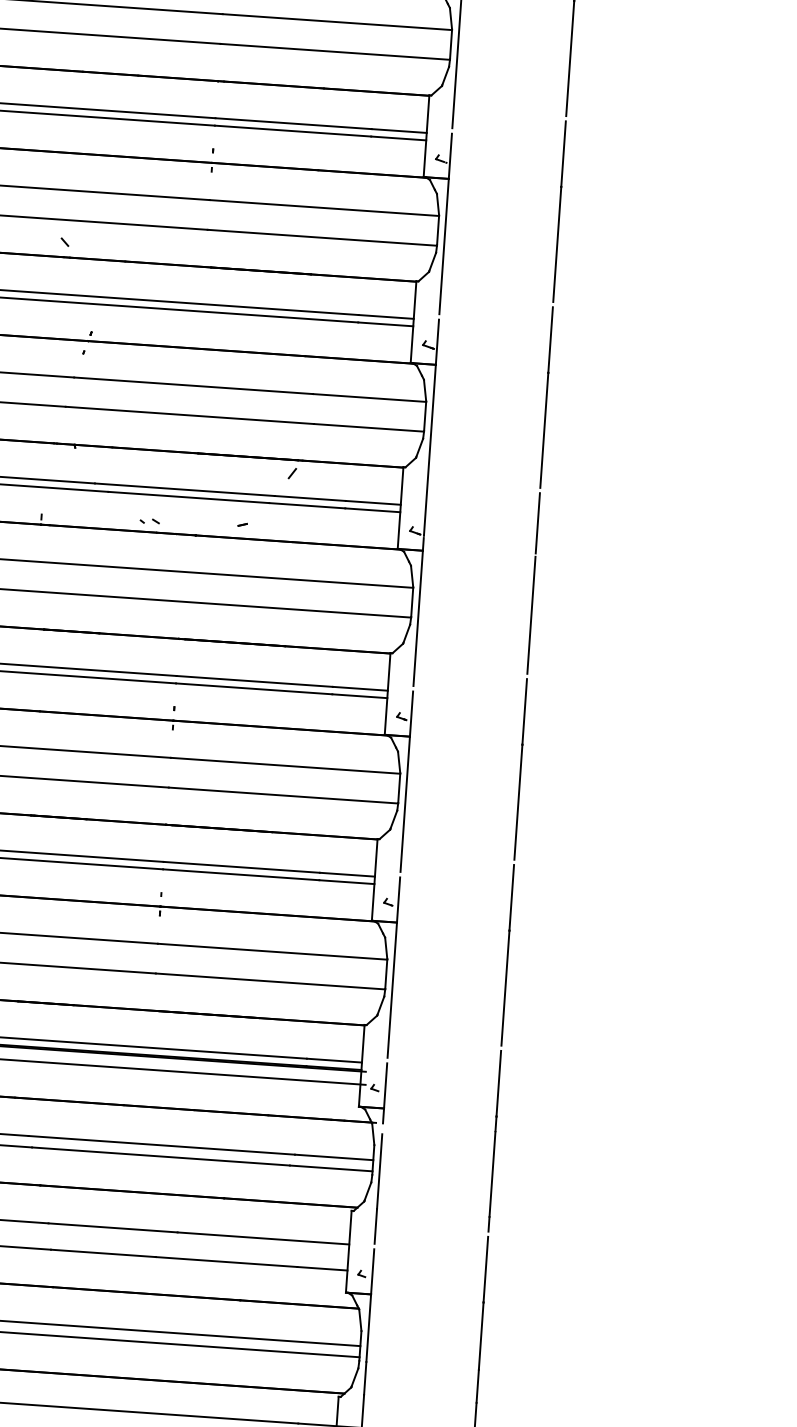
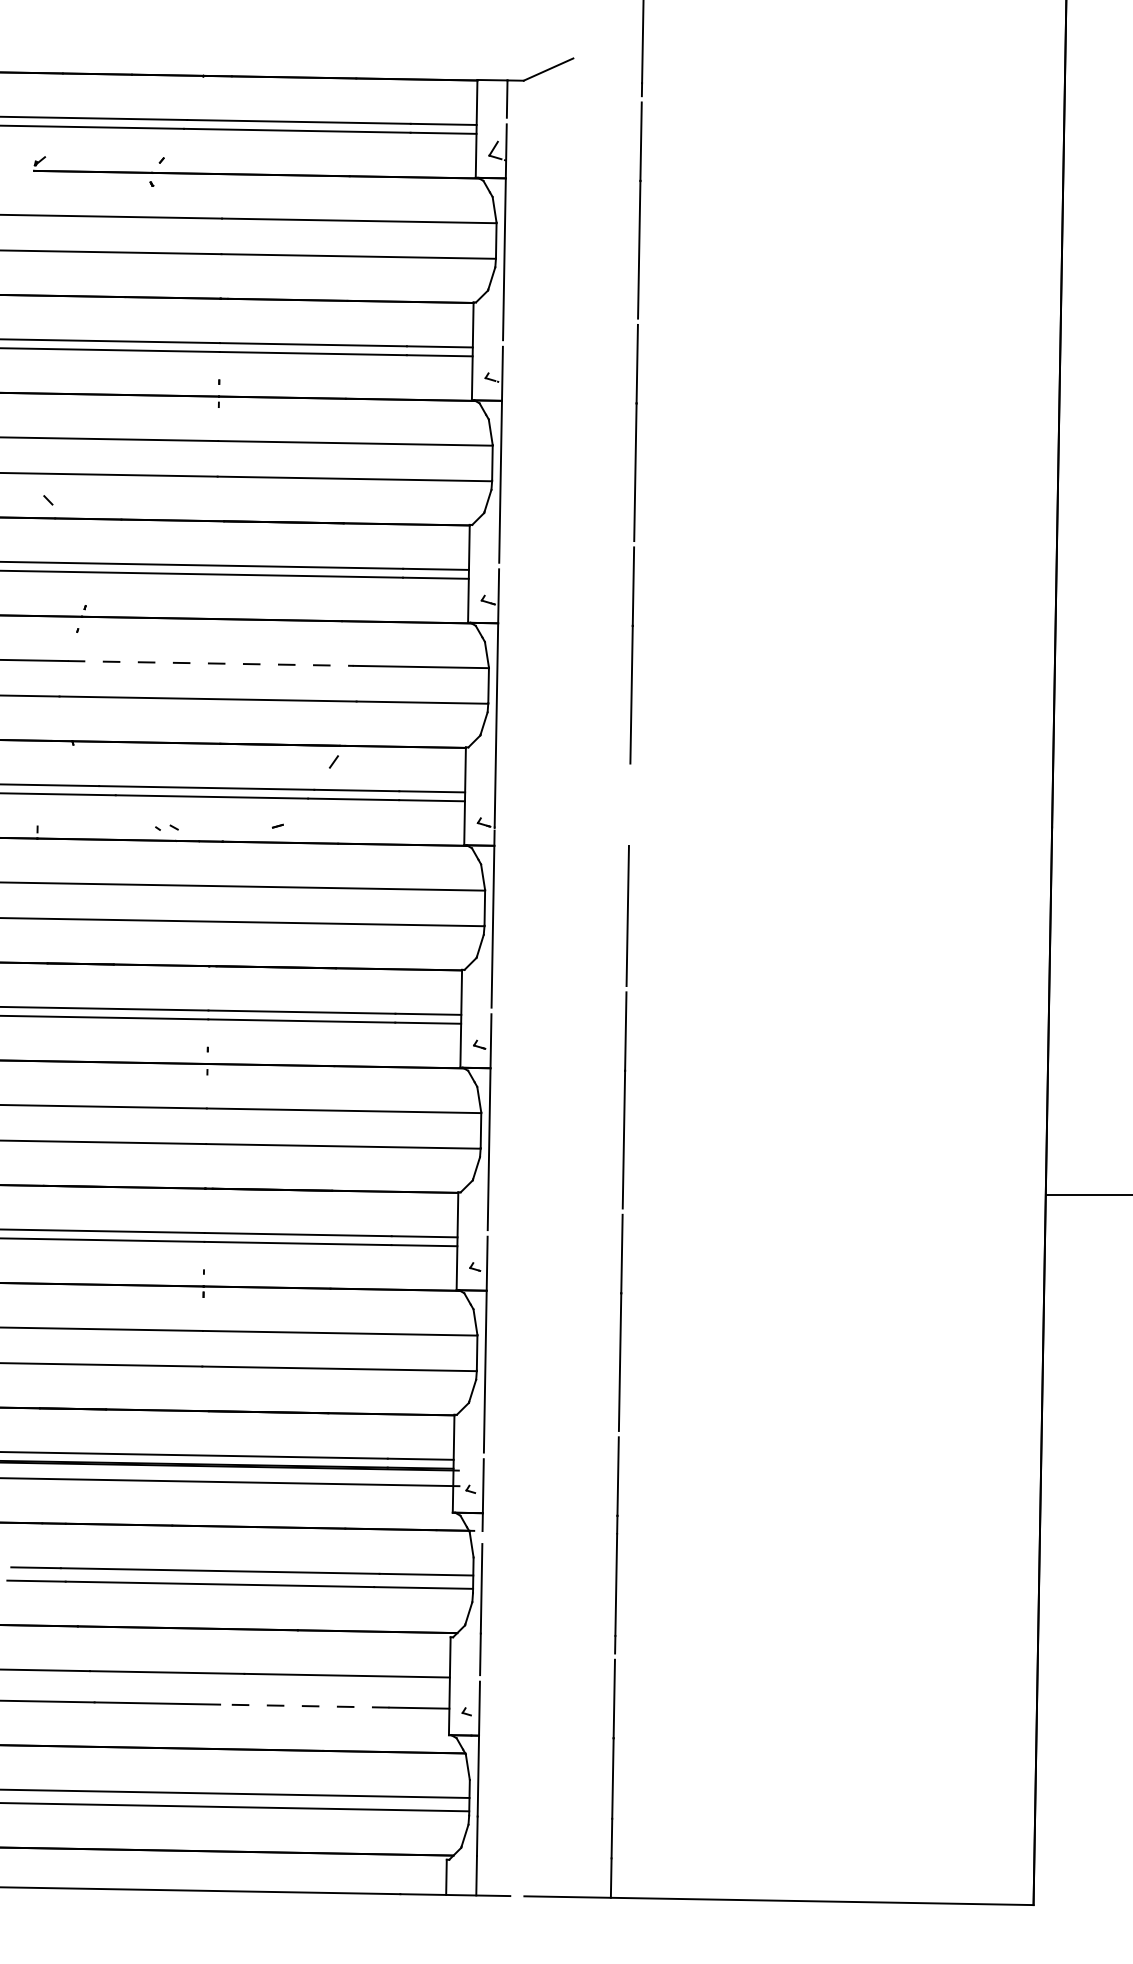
line: (193, 385) -> (210, 663), solid -> dashed
line: (537, 522) -> (629, 805), removed
line: (226, 1262) -> (304, 1706), solid -> dashed

